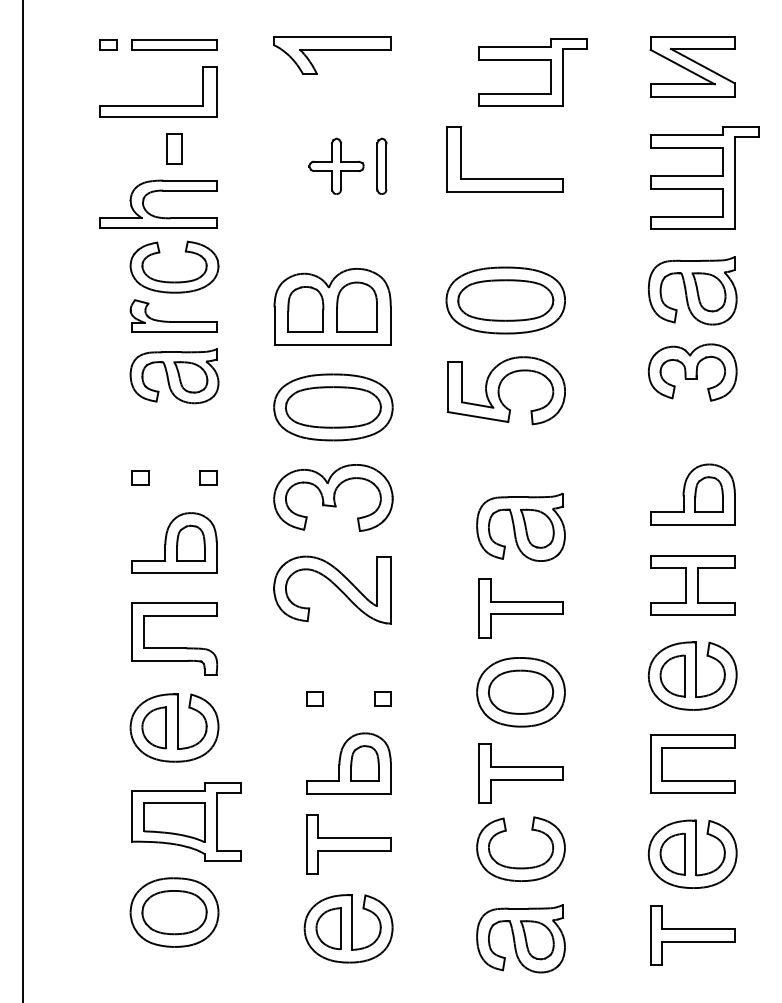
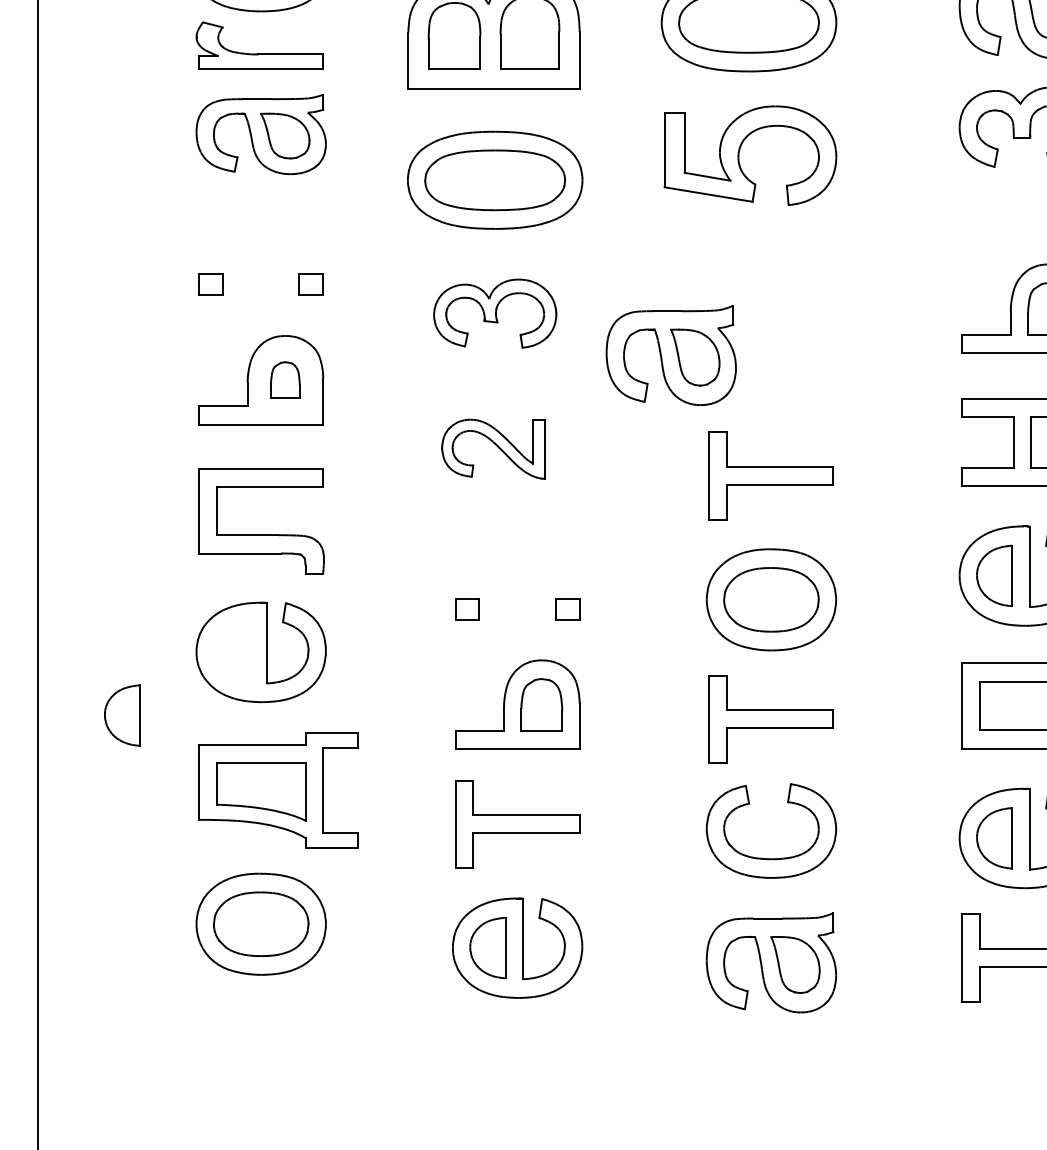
part: (333, 497) -> (495, 312), size x0.7
part: (520, 526) -> (670, 354), moved
part: (190, 542) -> (284, 379), size x0.7
part: (332, 589) -> (493, 448), size x0.6
part: (153, 727) -> (121, 715), moved

